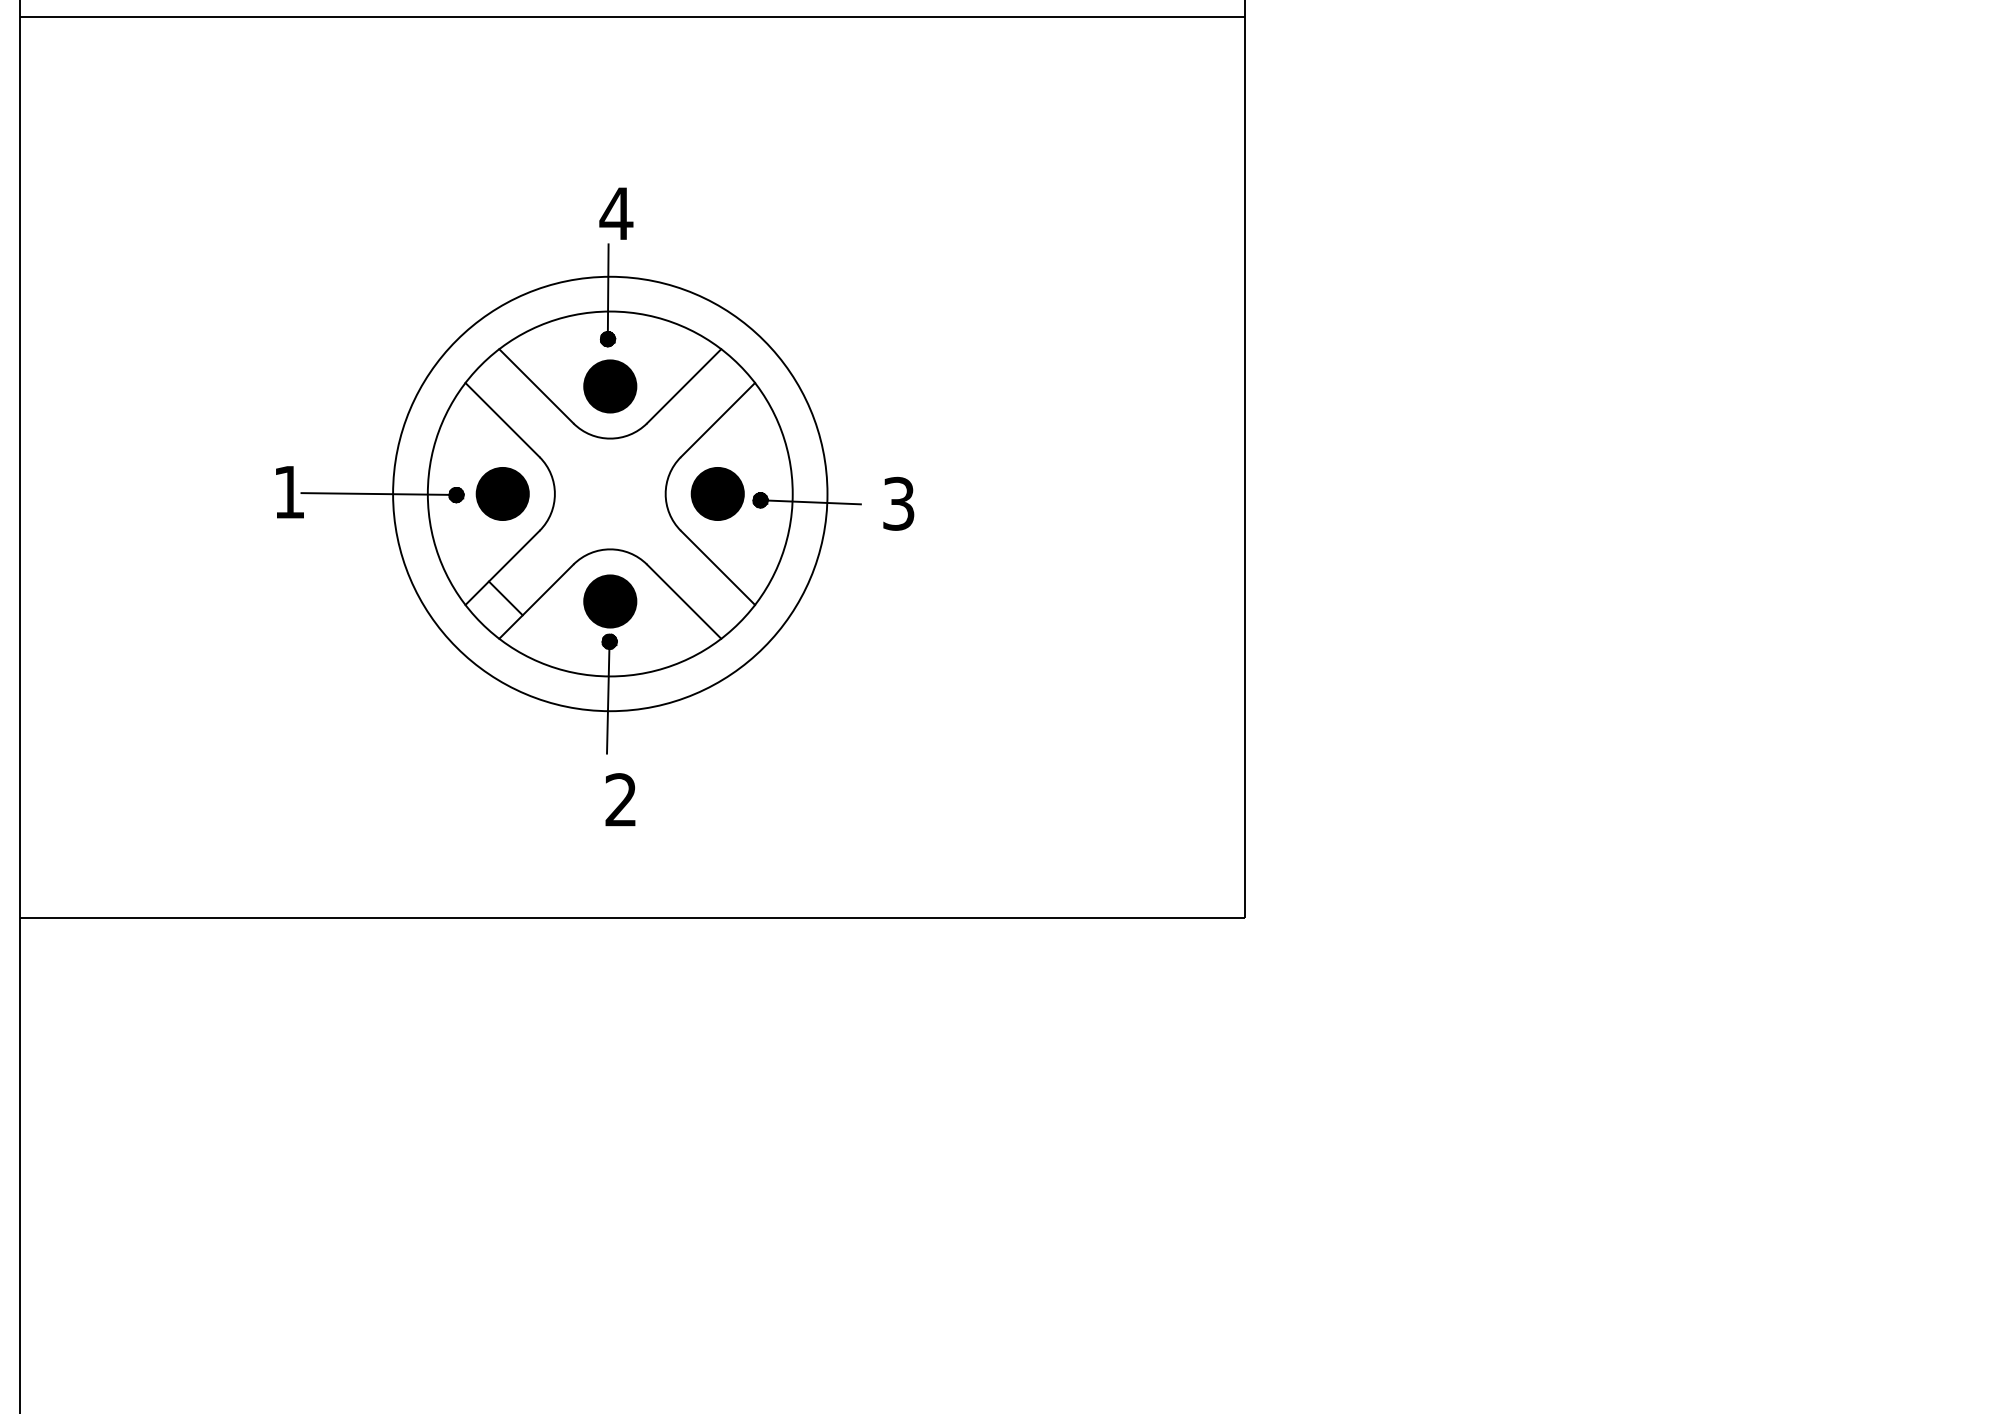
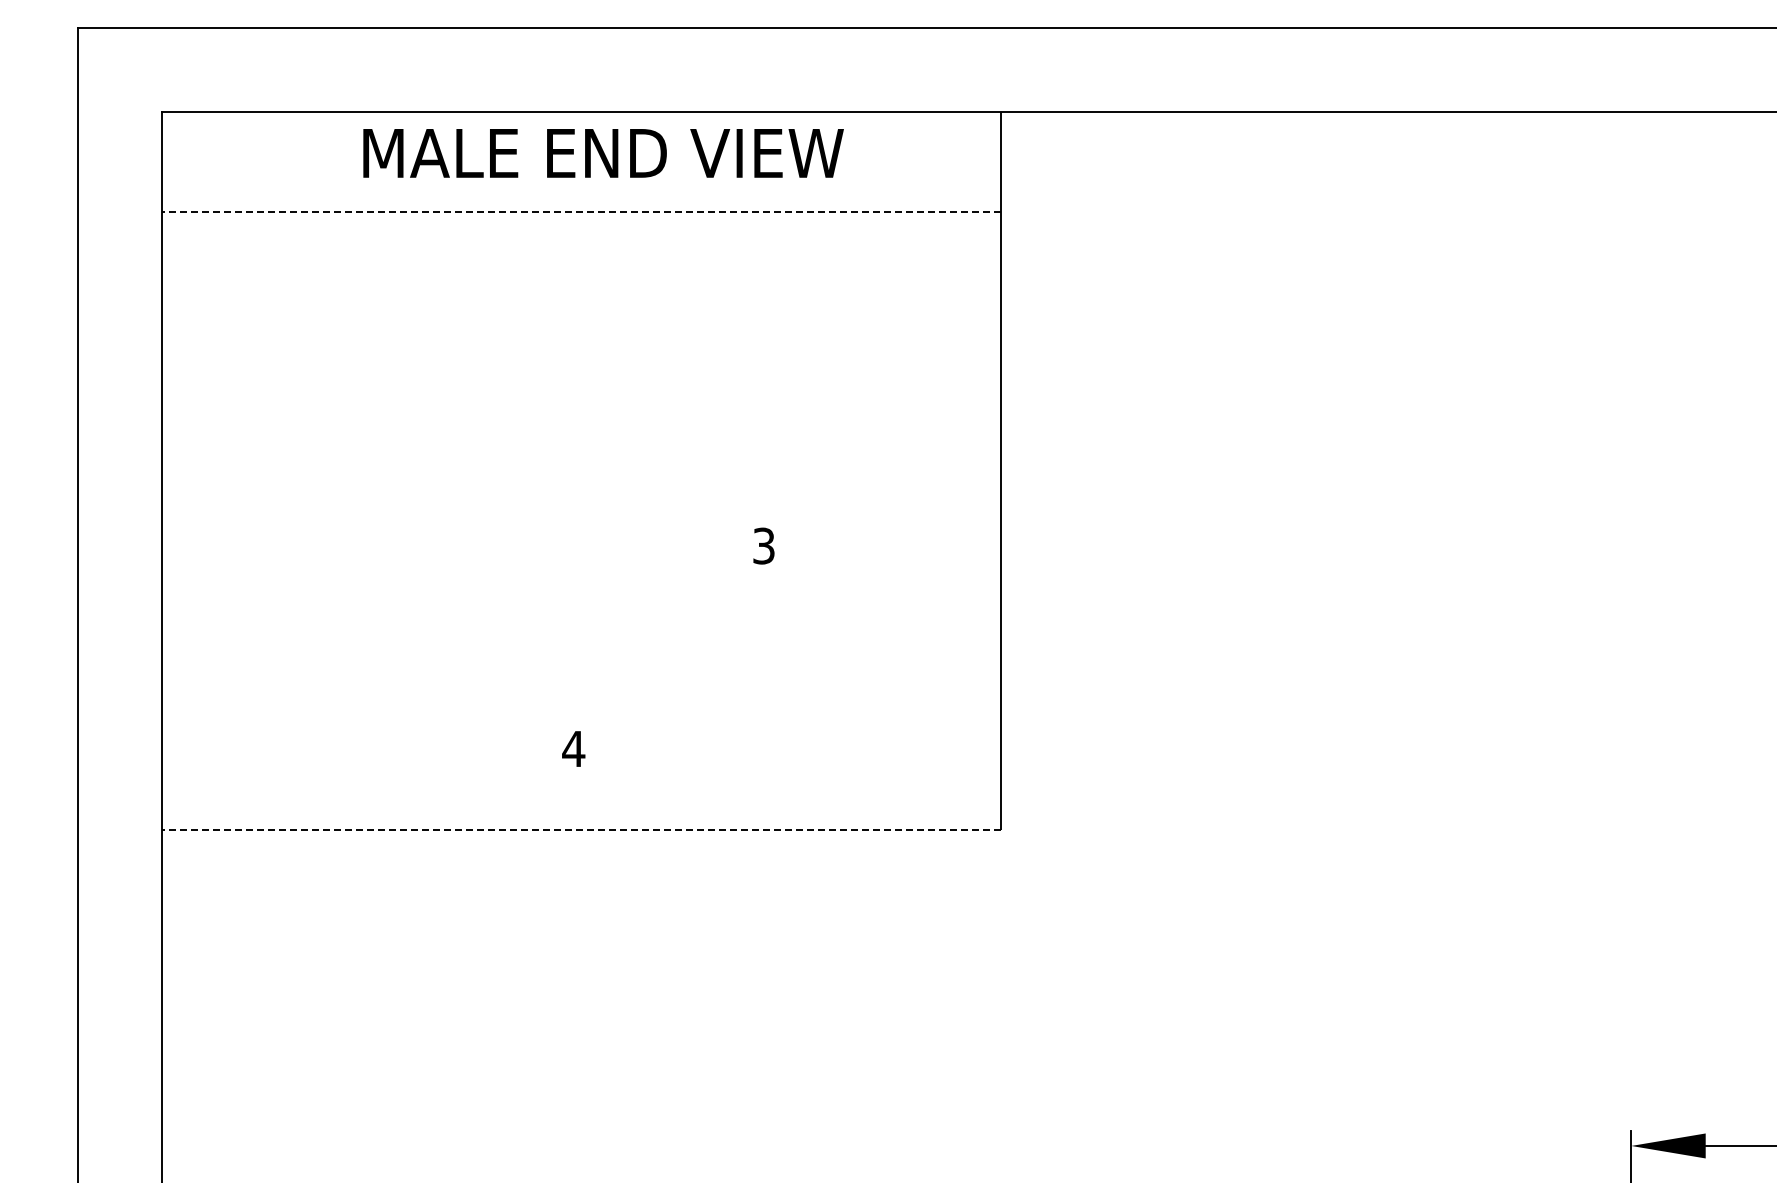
line: (632, 16) -> (581, 212), solid -> dashed
part: (568, 470) -> (537, 523), removed
text: (620, 799) -> (573, 748), 2 -> 4
line: (632, 917) -> (581, 829), solid -> dashed

